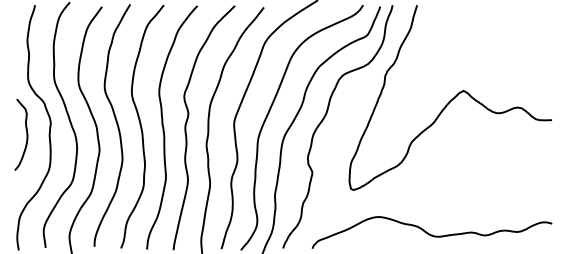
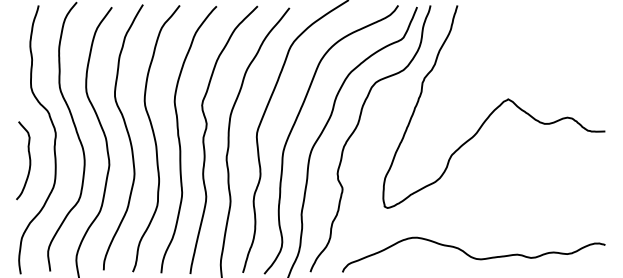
curve: (26, 134) -> (29, 160), moved

